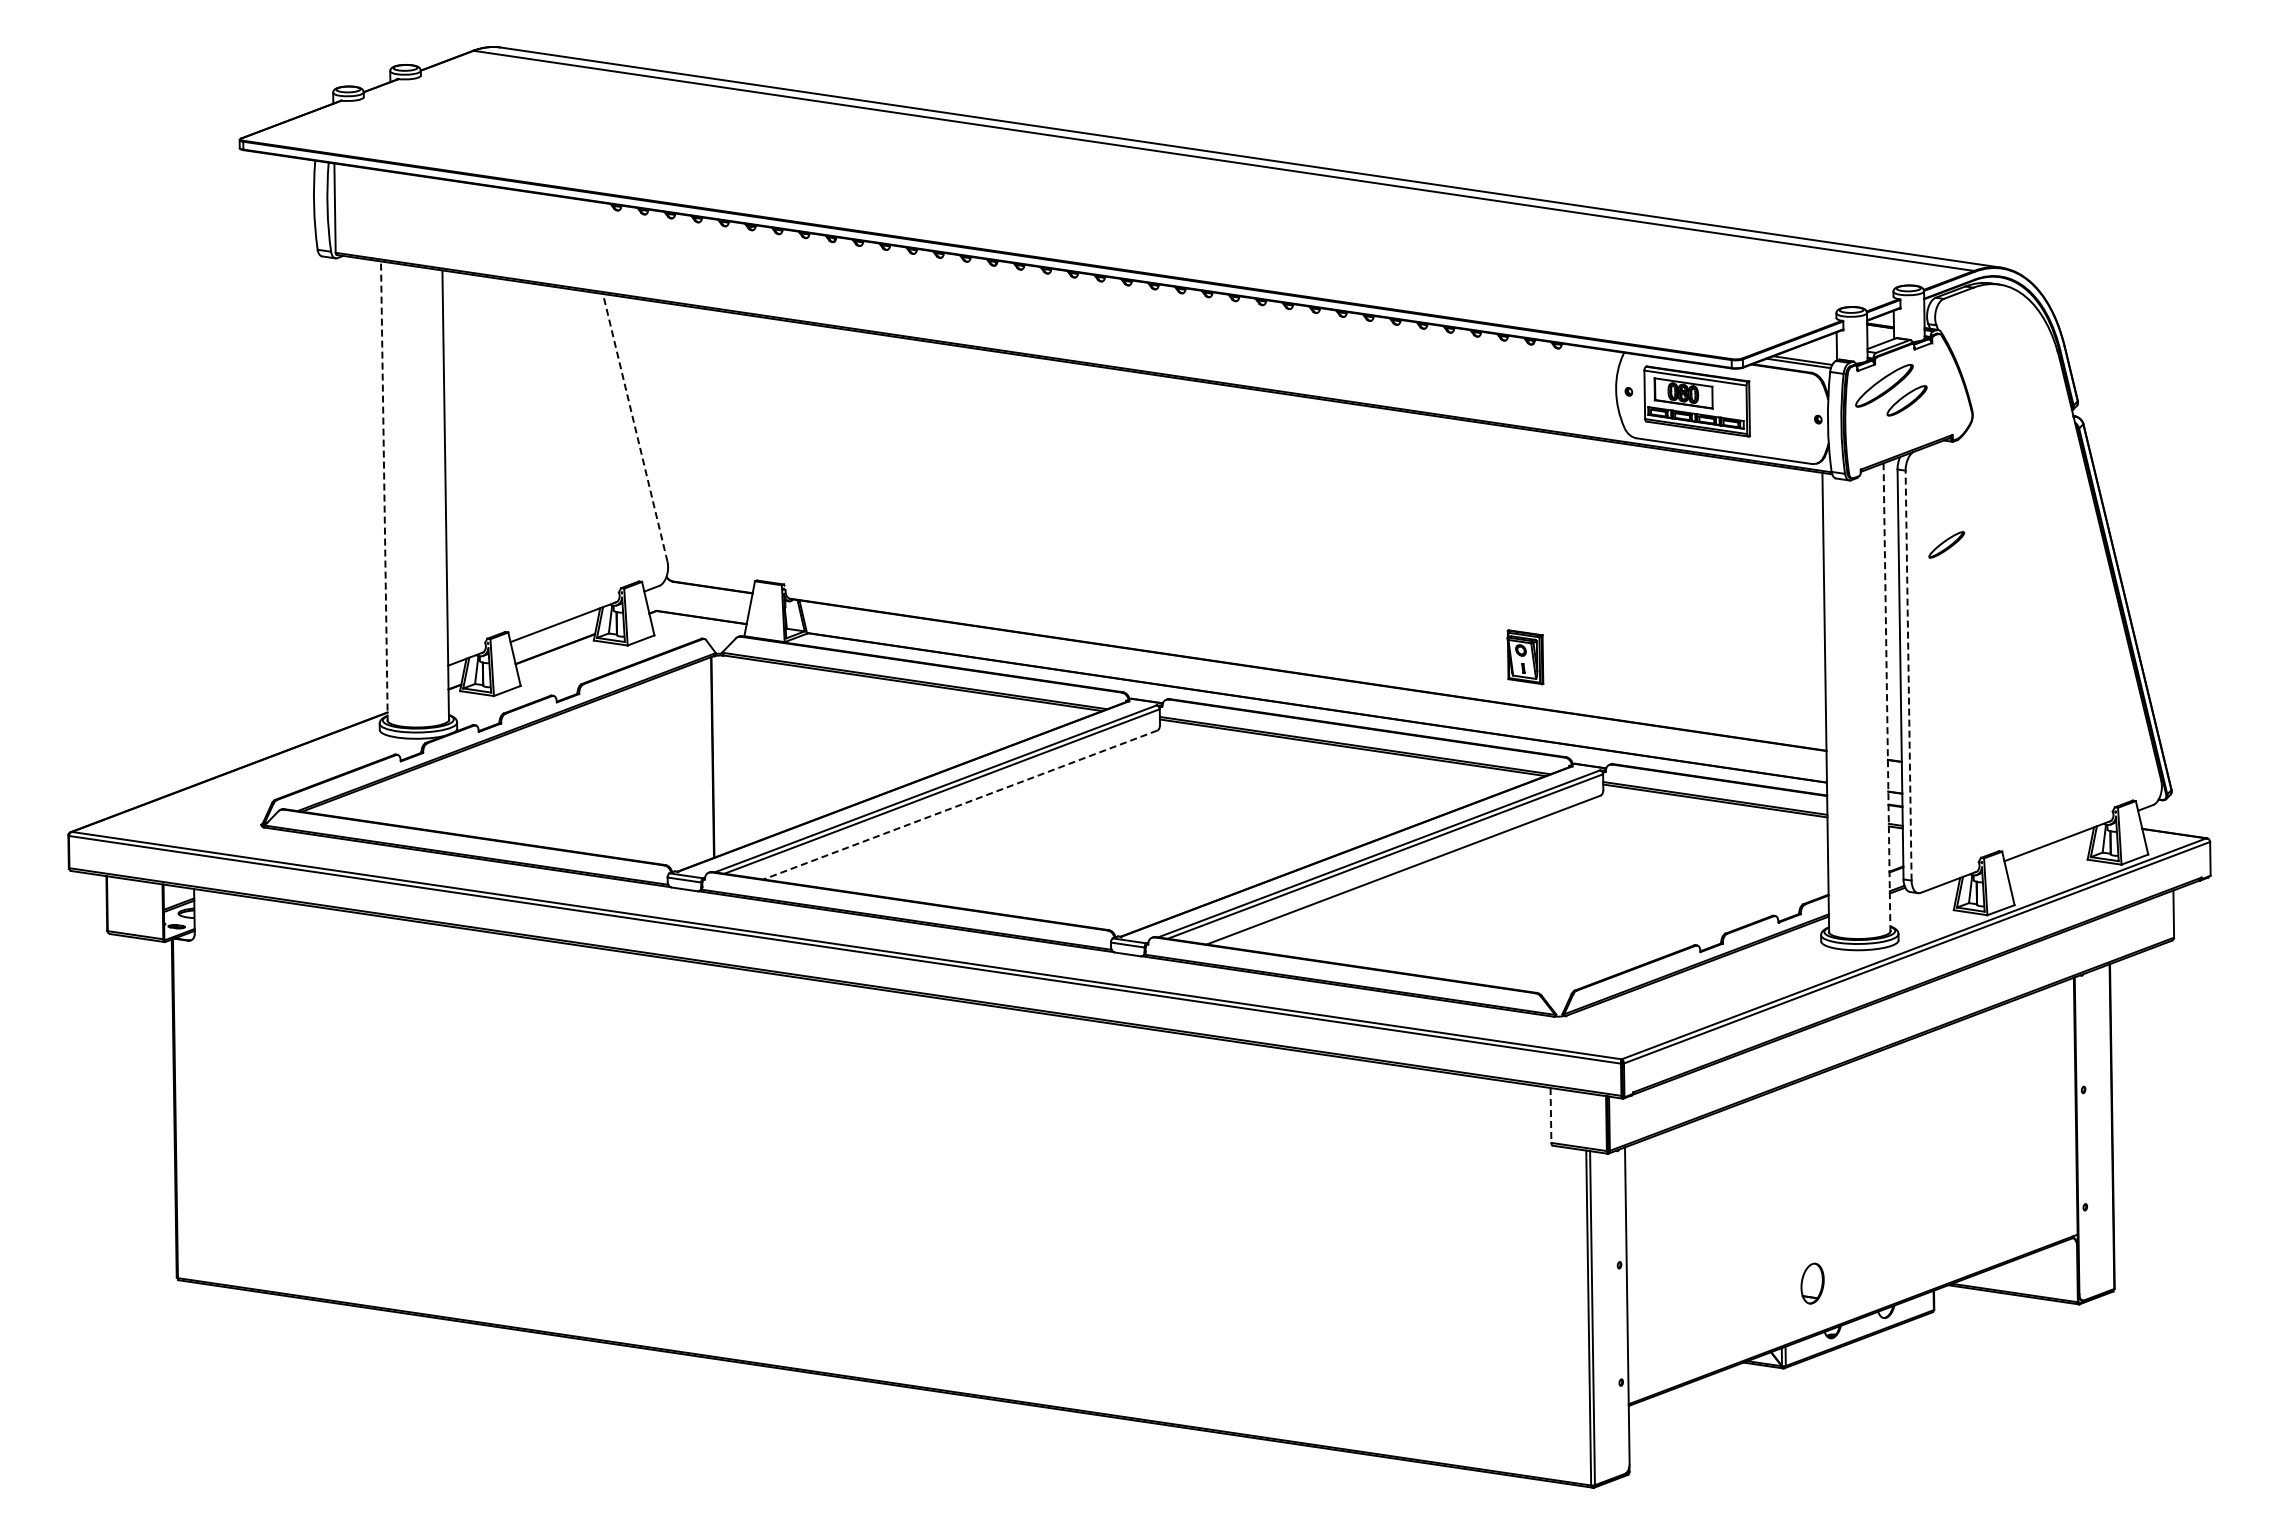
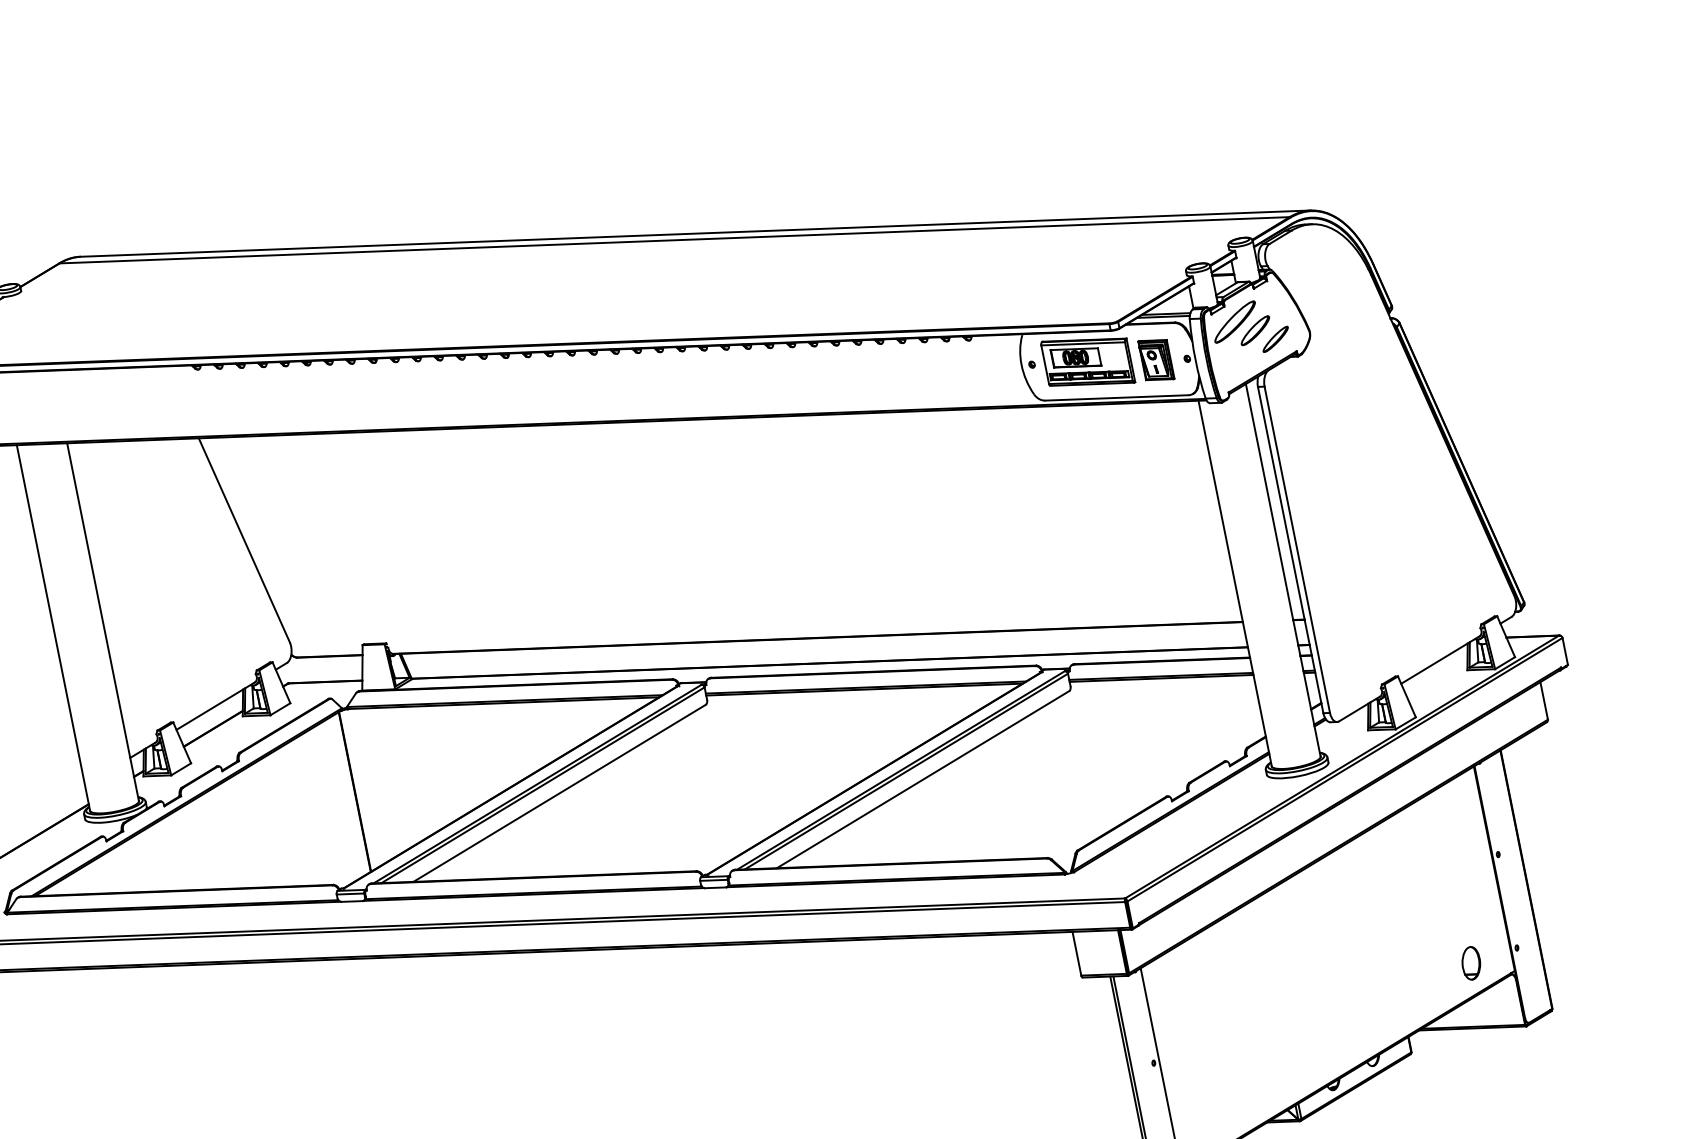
line: (635, 427) -> (244, 540), dashed -> solid
line: (384, 491) -> (53, 628), dashed -> solid
part: (1946, 544) -> (1275, 339), moved
part: (1525, 657) -> (1156, 360), moved
line: (1908, 675) -> (1297, 549), dashed -> solid
line: (1886, 697) -> (1282, 570), dashed -> solid
line: (960, 805) -> (559, 793), dashed -> solid
line: (1550, 1115) -> (1076, 953), dashed -> solid
part: (1812, 1283) -> (1471, 963), moved

